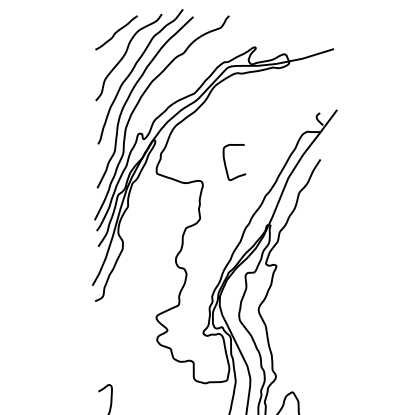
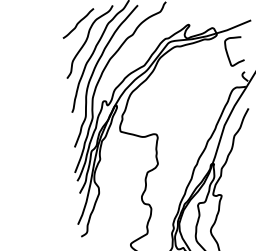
curve: (226, 164) -> (228, 53), moved

